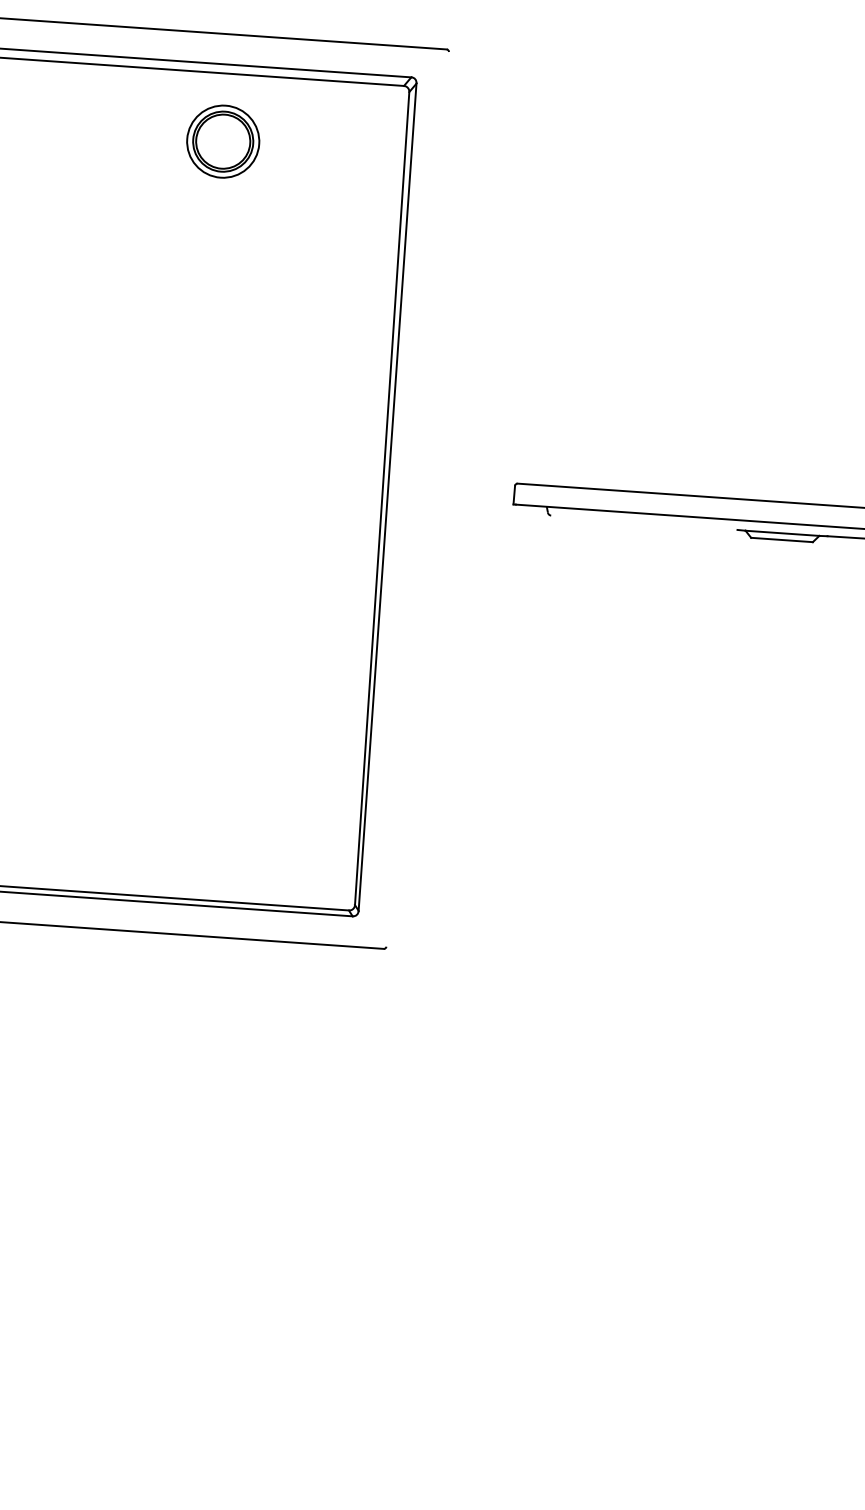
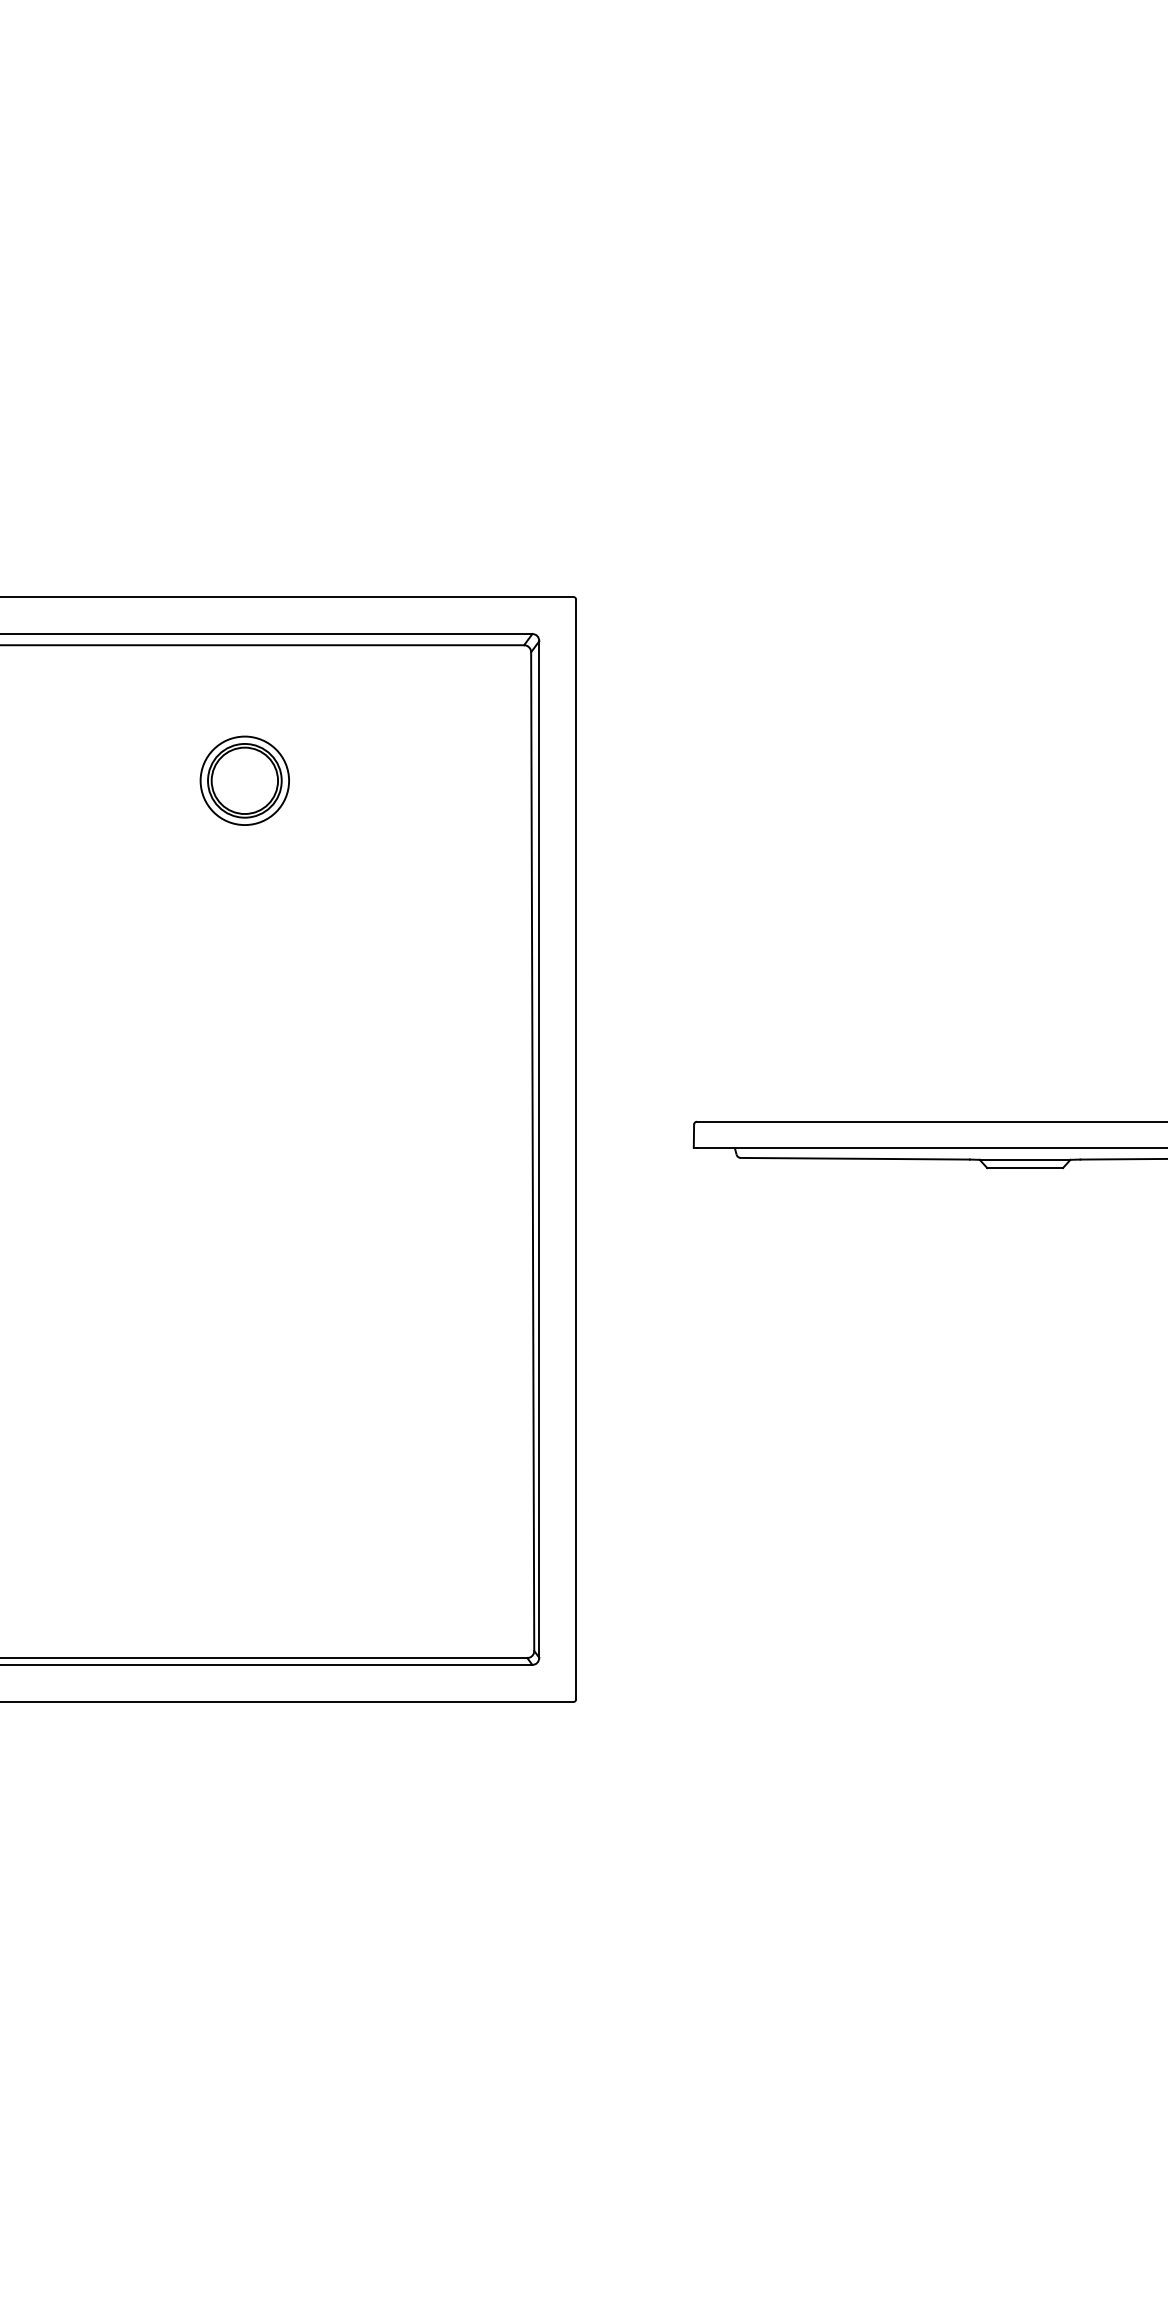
part: (222, 141) -> (244, 780), moved
line: (417, 499) -> (576, 1149), added
line: (643, 522) -> (854, 1158), added

